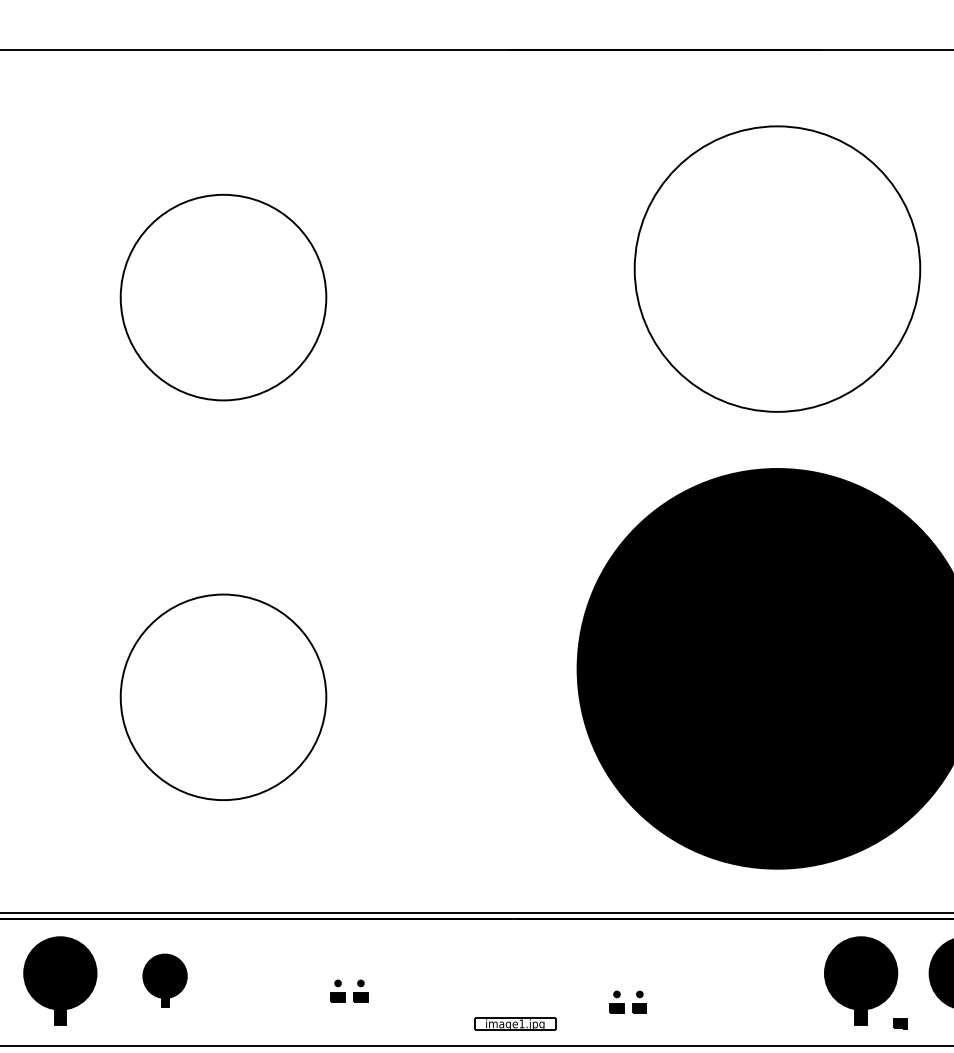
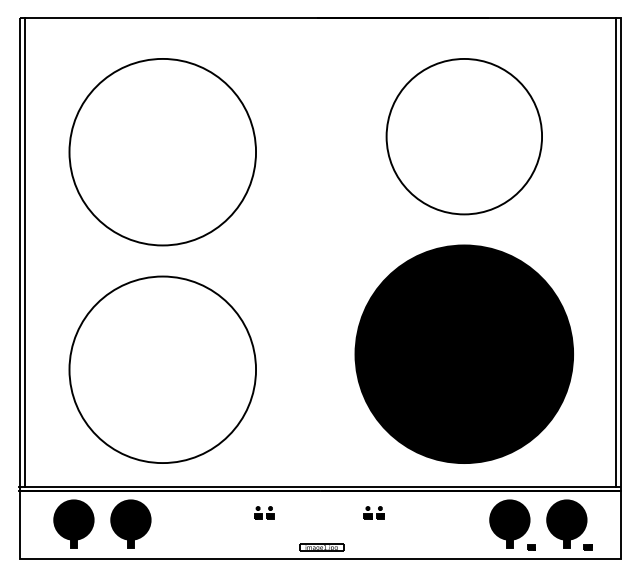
circle: (223, 296) -> (162, 151), size x1.67
circle: (223, 696) -> (162, 369), size x1.67
part: (164, 979) -> (130, 523), size x1.67
part: (349, 990) -> (264, 512), moved
part: (627, 1001) -> (373, 512), moved

